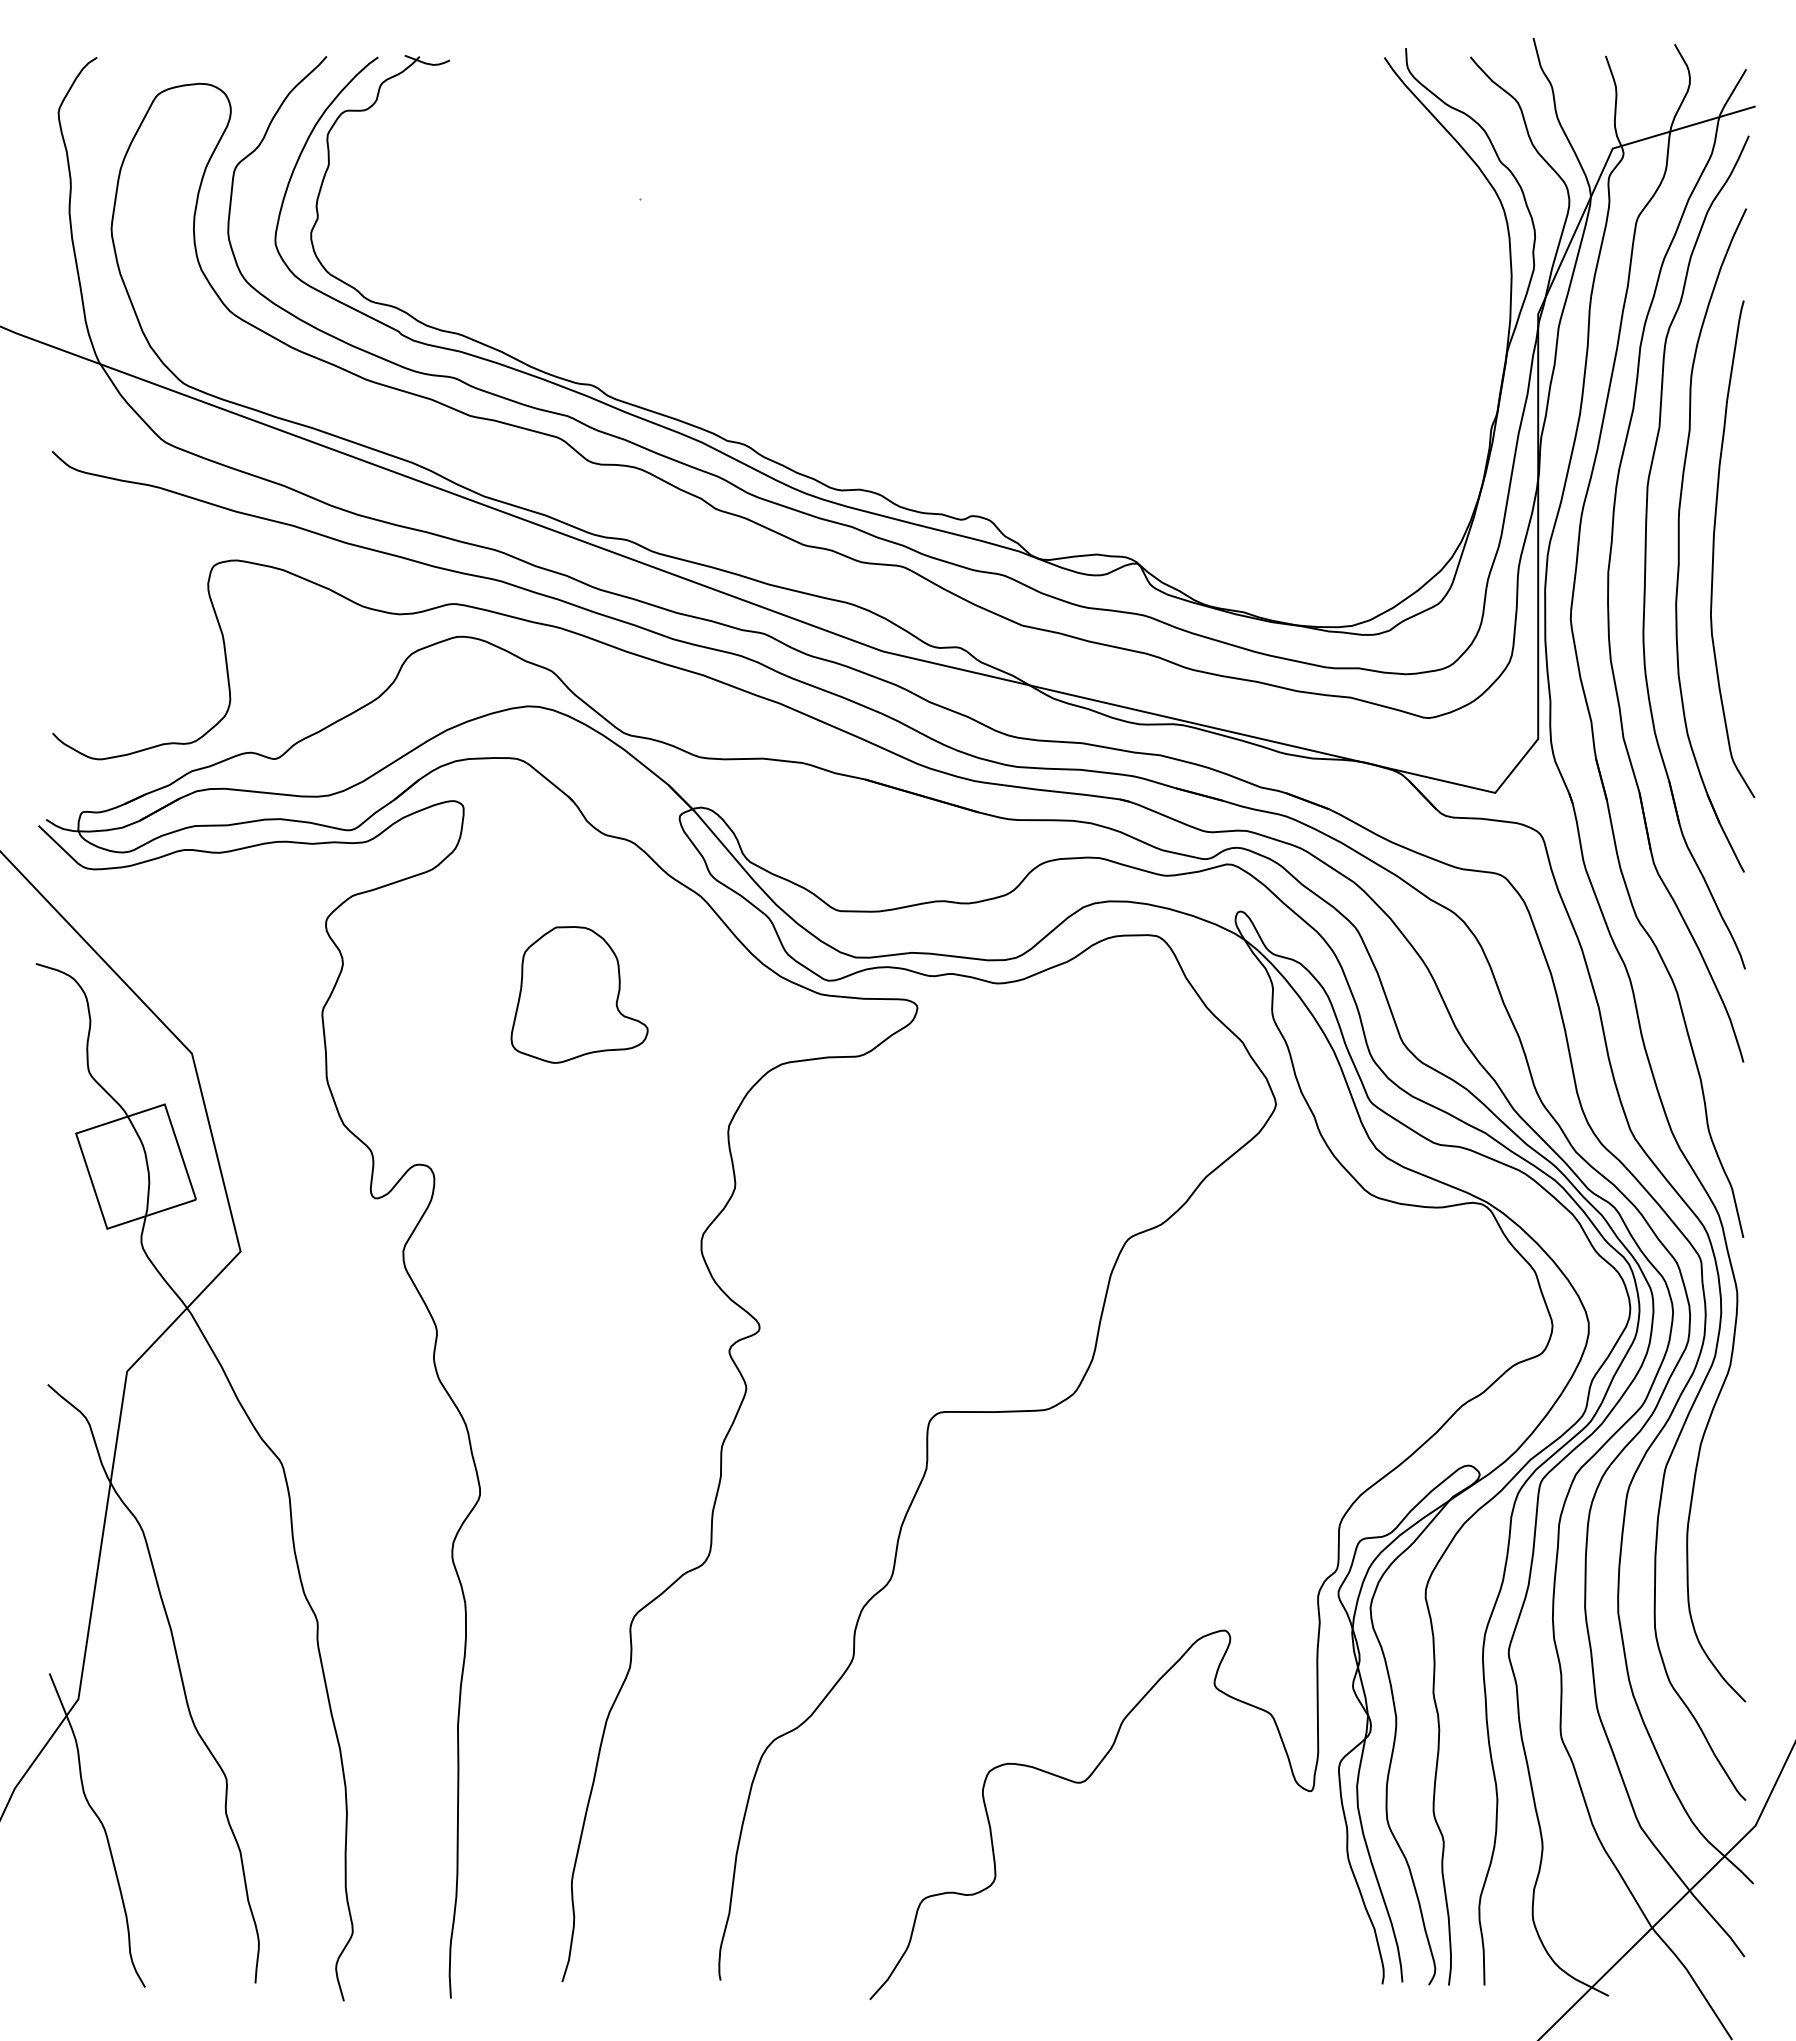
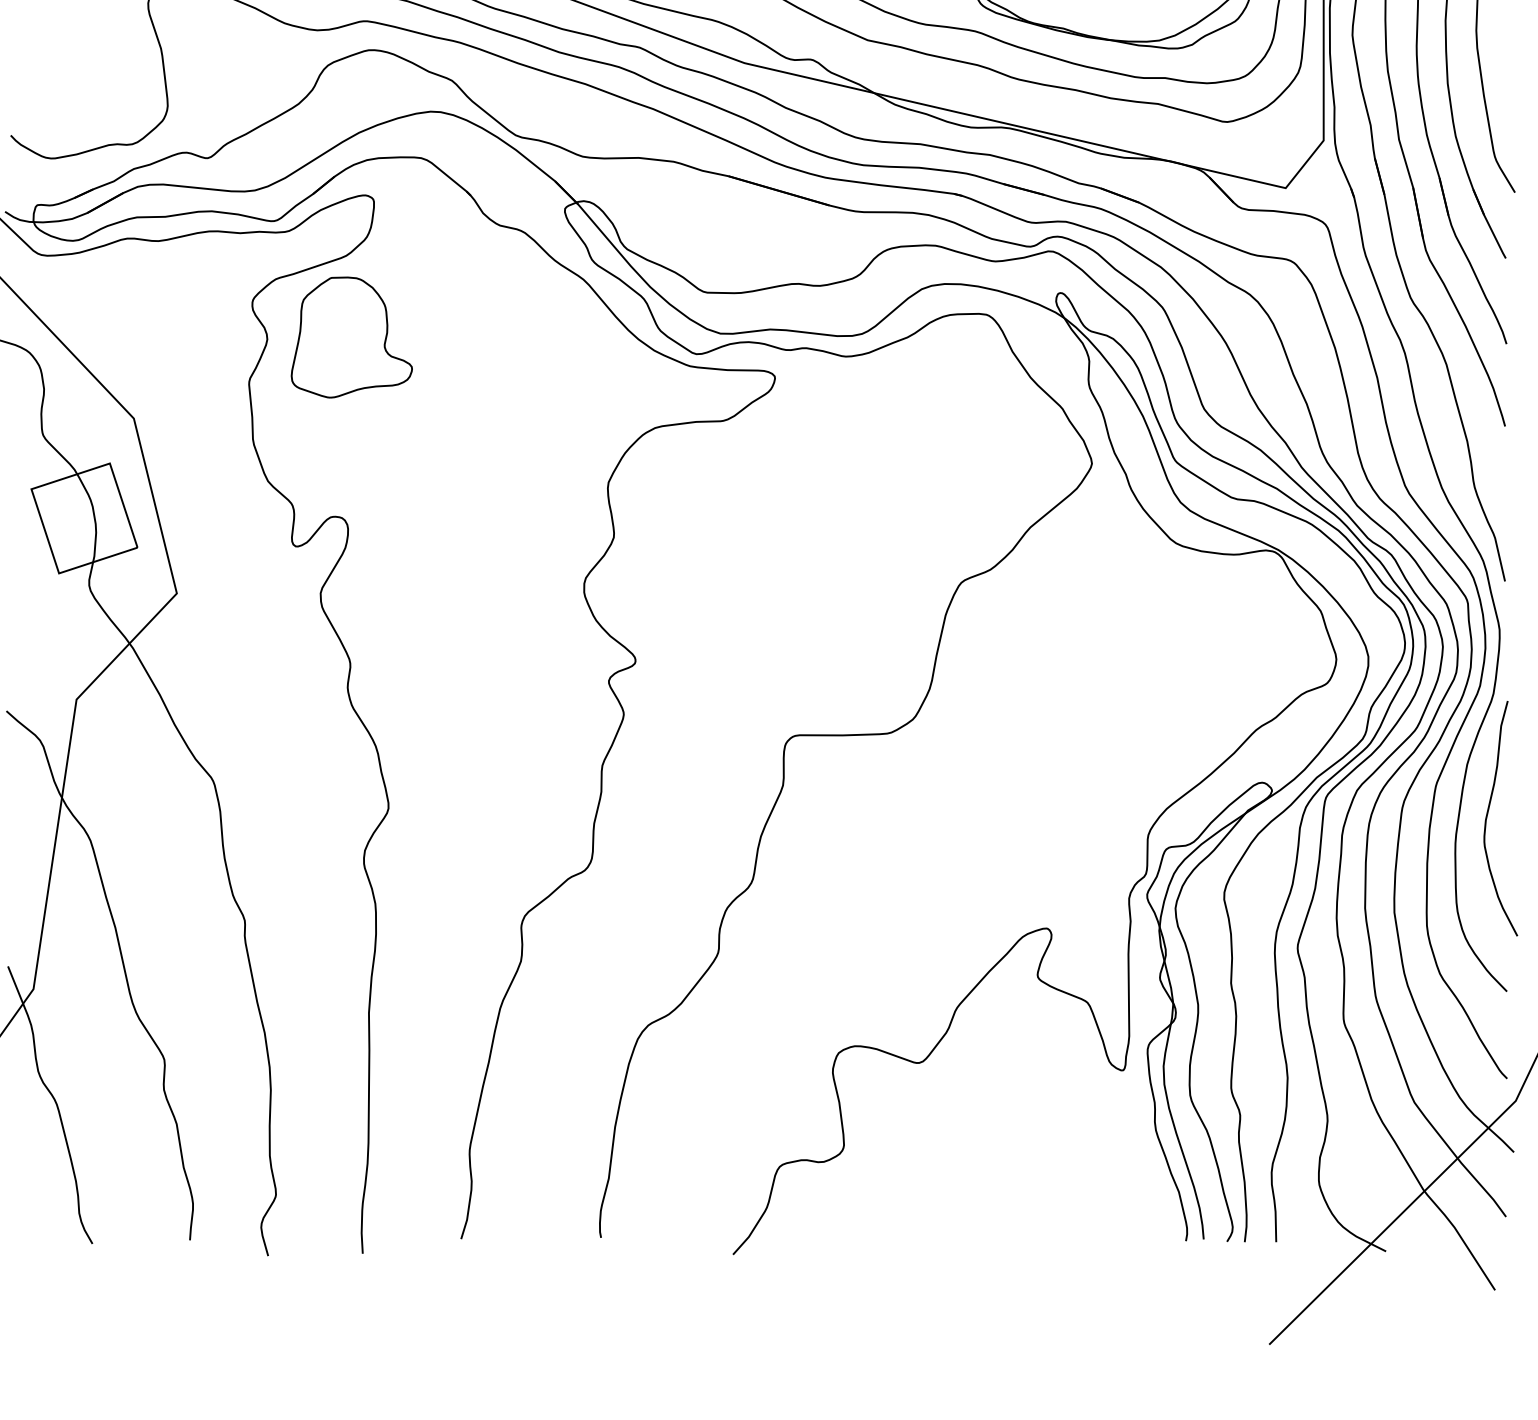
part: (579, 994) -> (351, 337), moved
curve: (1724, 1501) -> (1488, 814), added

